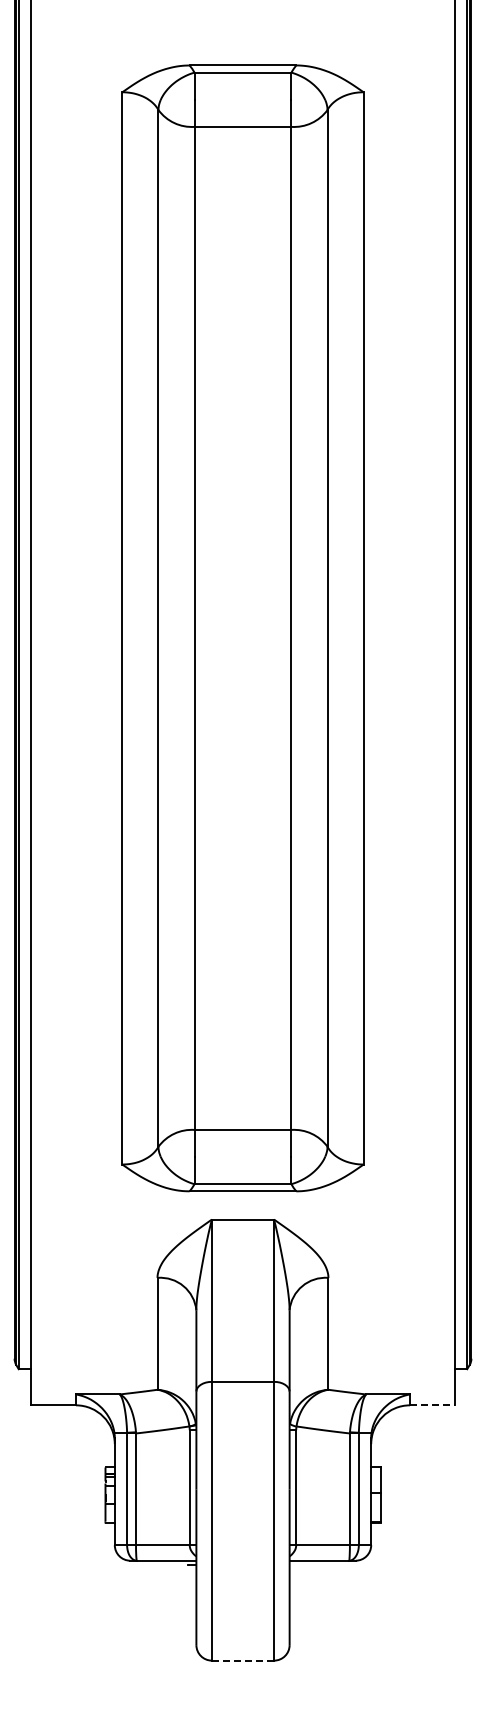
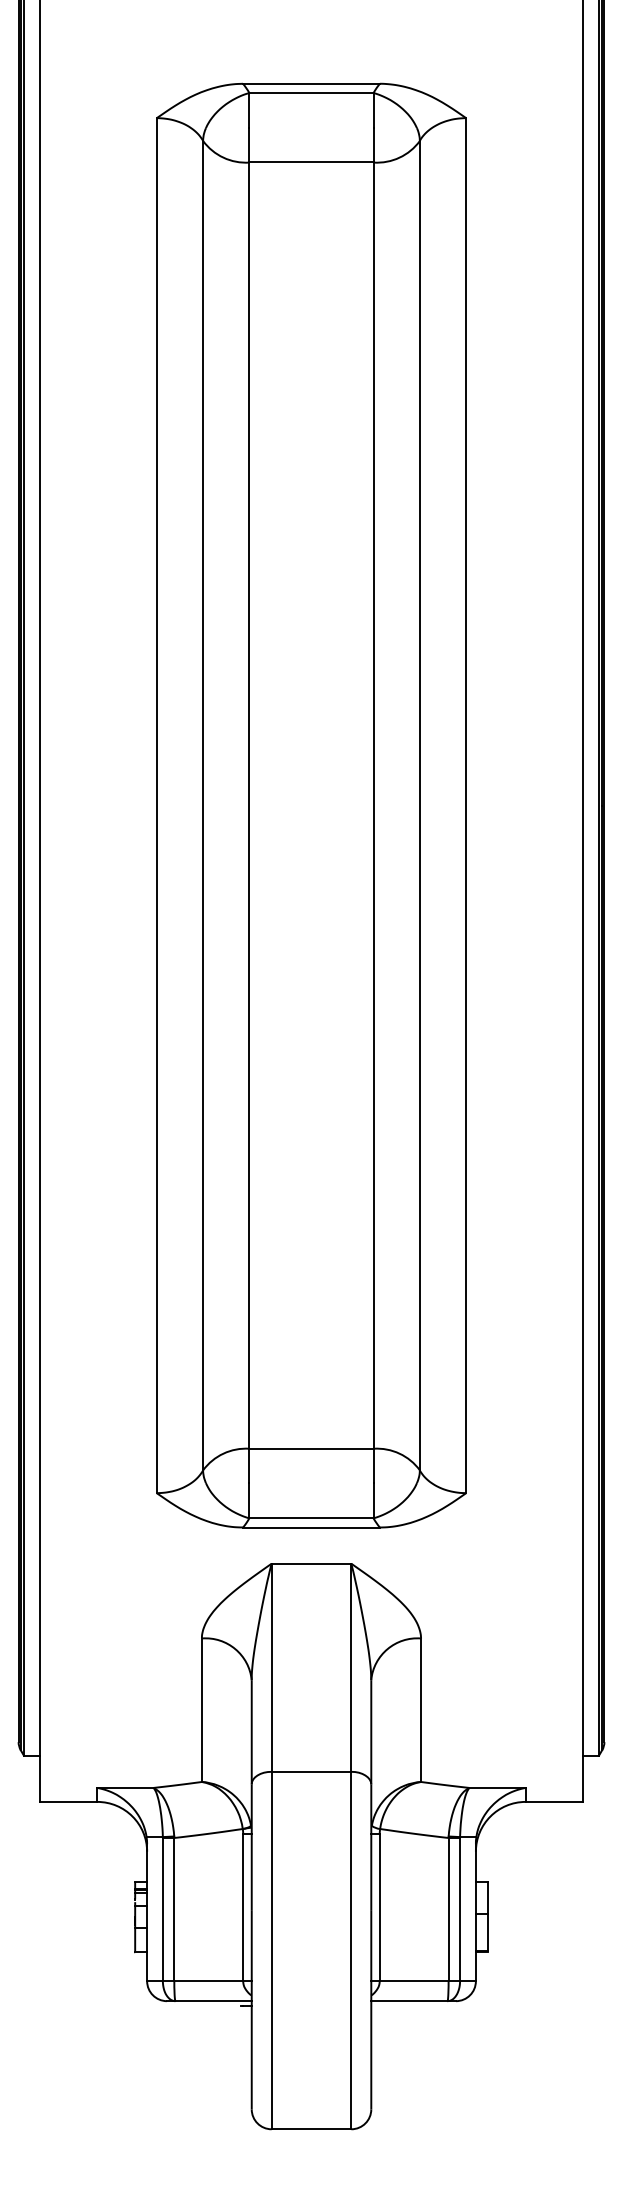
line: (432, 1405) -> (554, 1802), dashed -> solid
line: (243, 1660) -> (312, 2129), dashed -> solid

